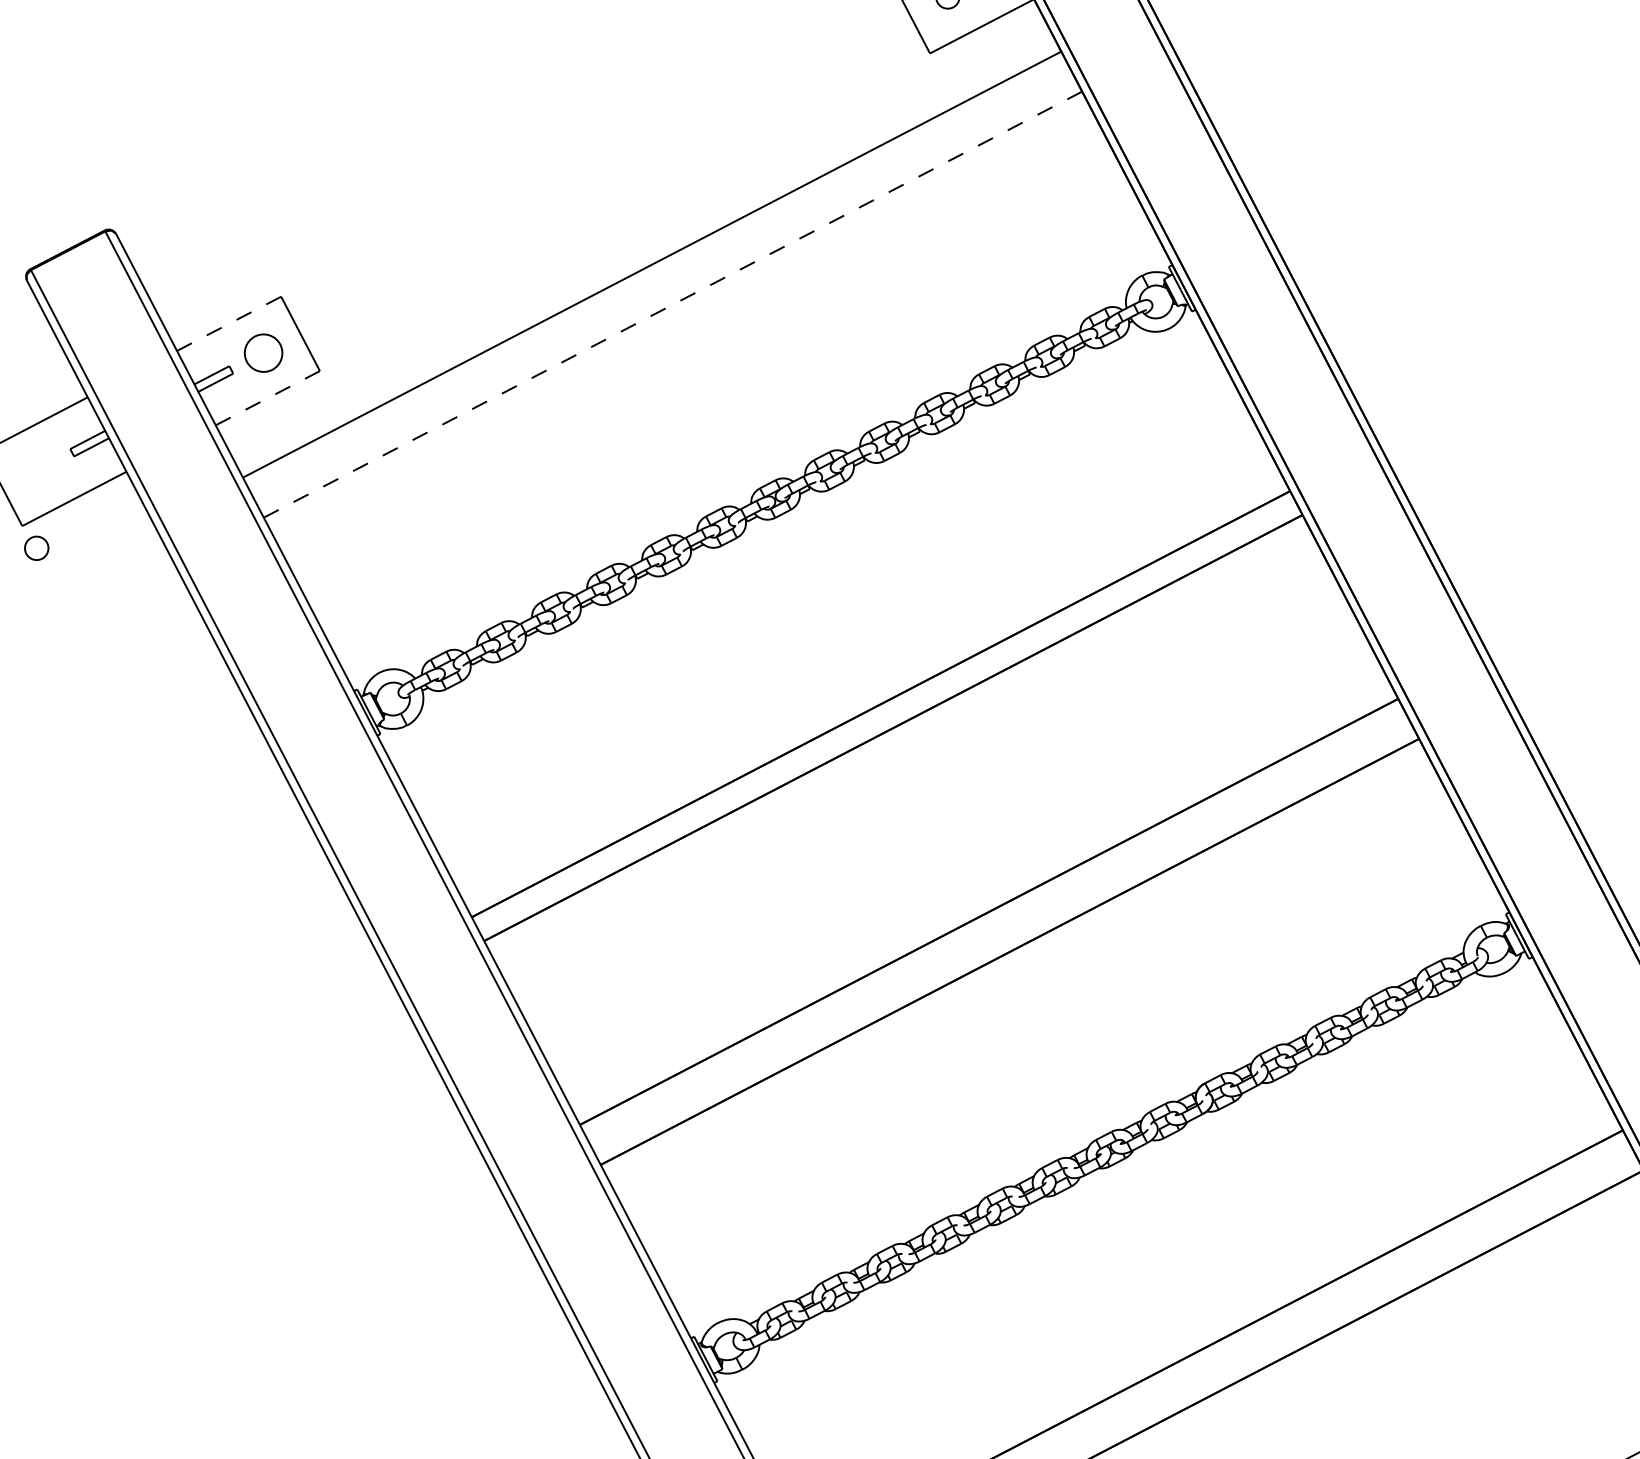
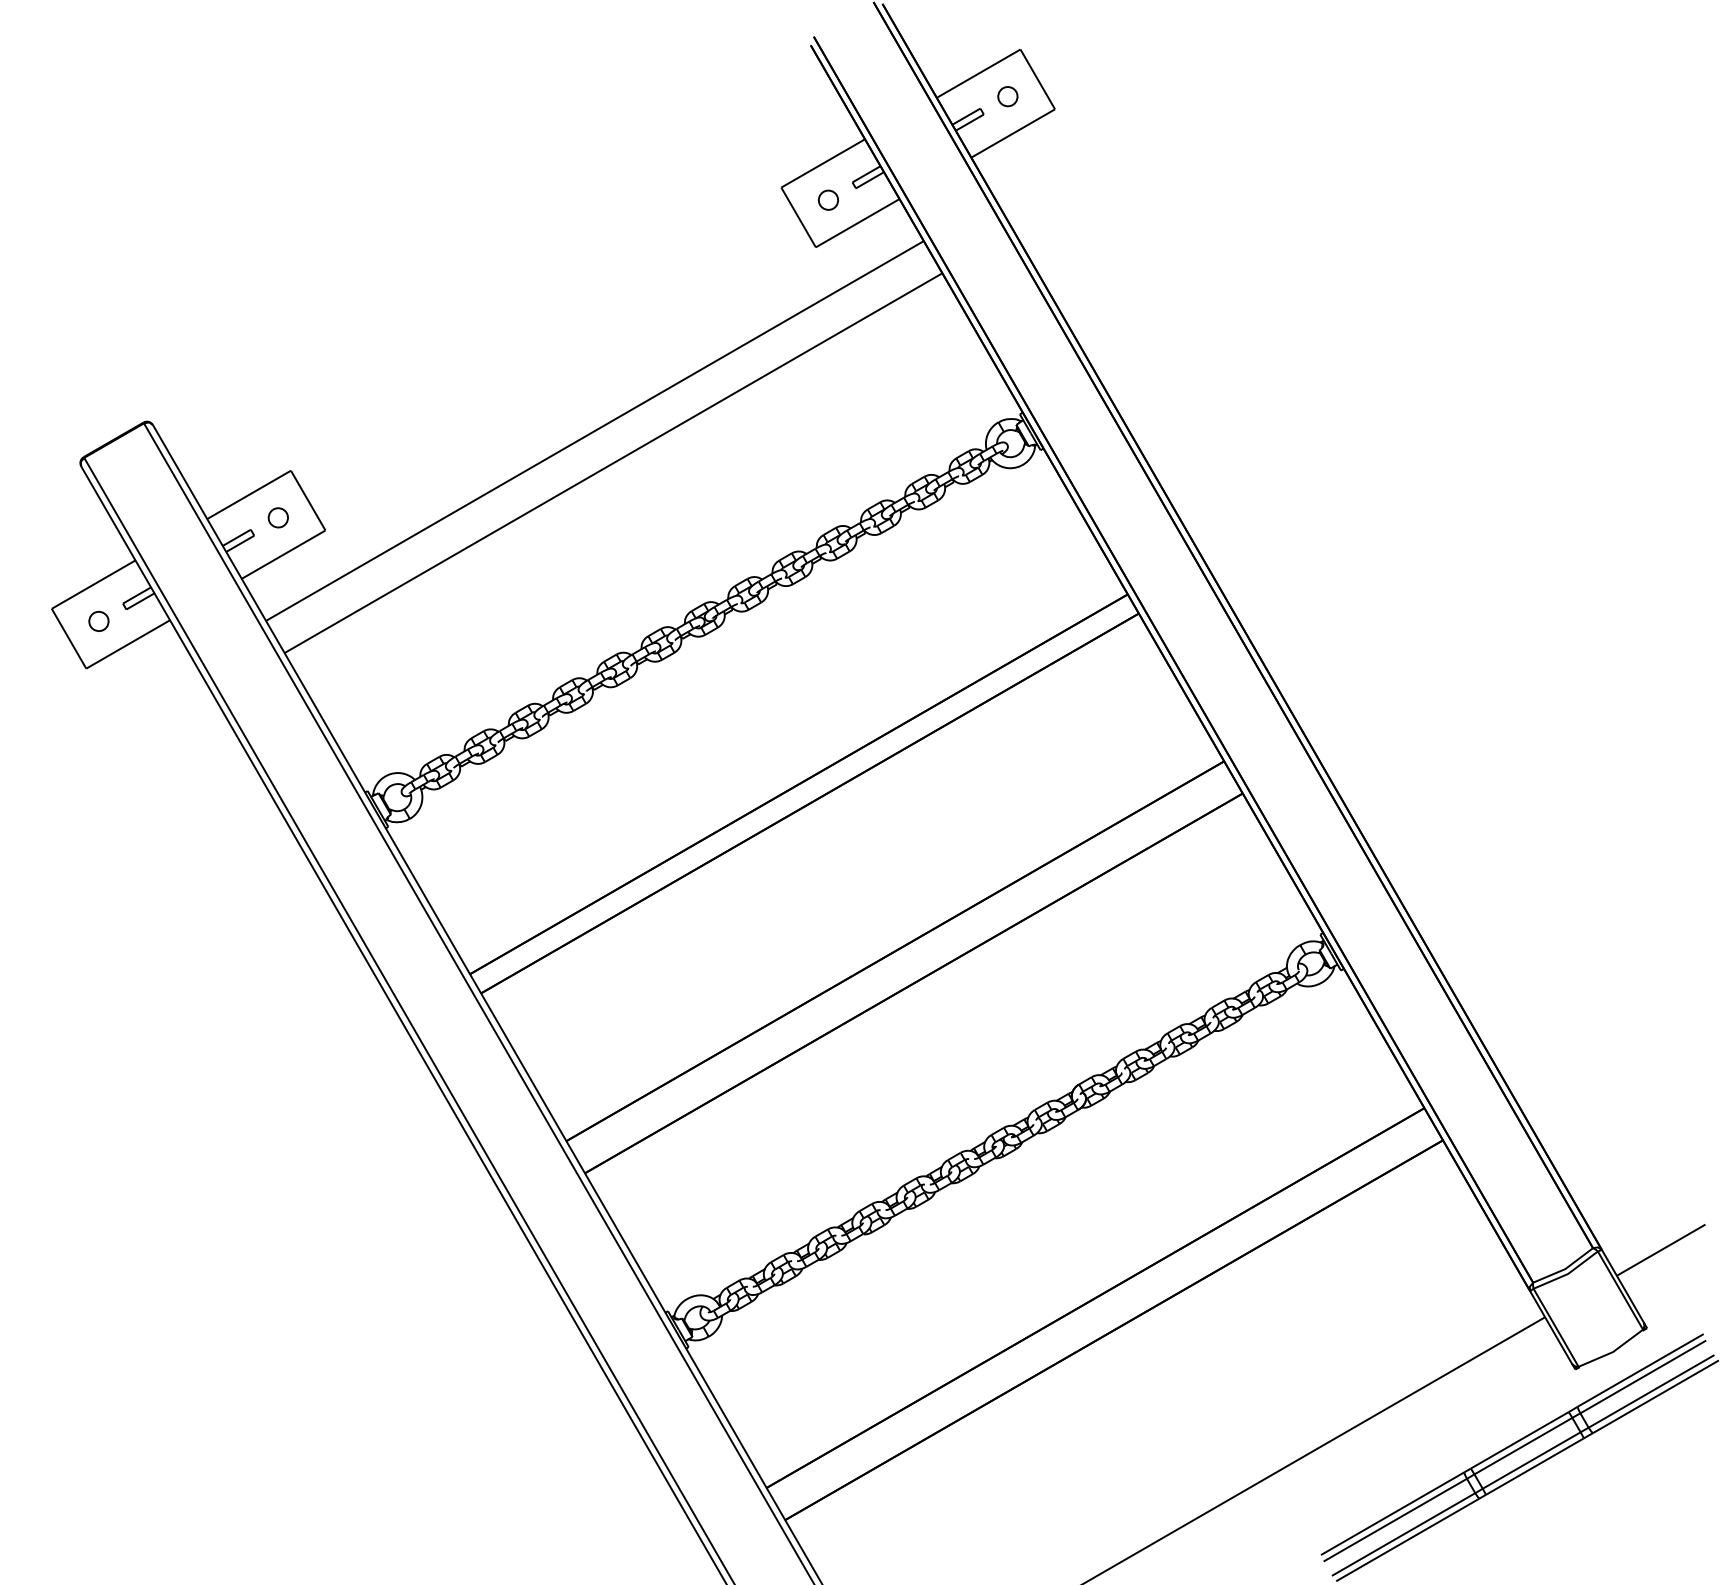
line: (672, 305) -> (613, 463), dashed -> solid
line: (228, 324) -> (248, 495), dashed -> solid
part: (262, 352) -> (277, 517), size x0.62
line: (268, 398) -> (284, 554), dashed -> solid
part: (36, 547) -> (98, 620), moved

